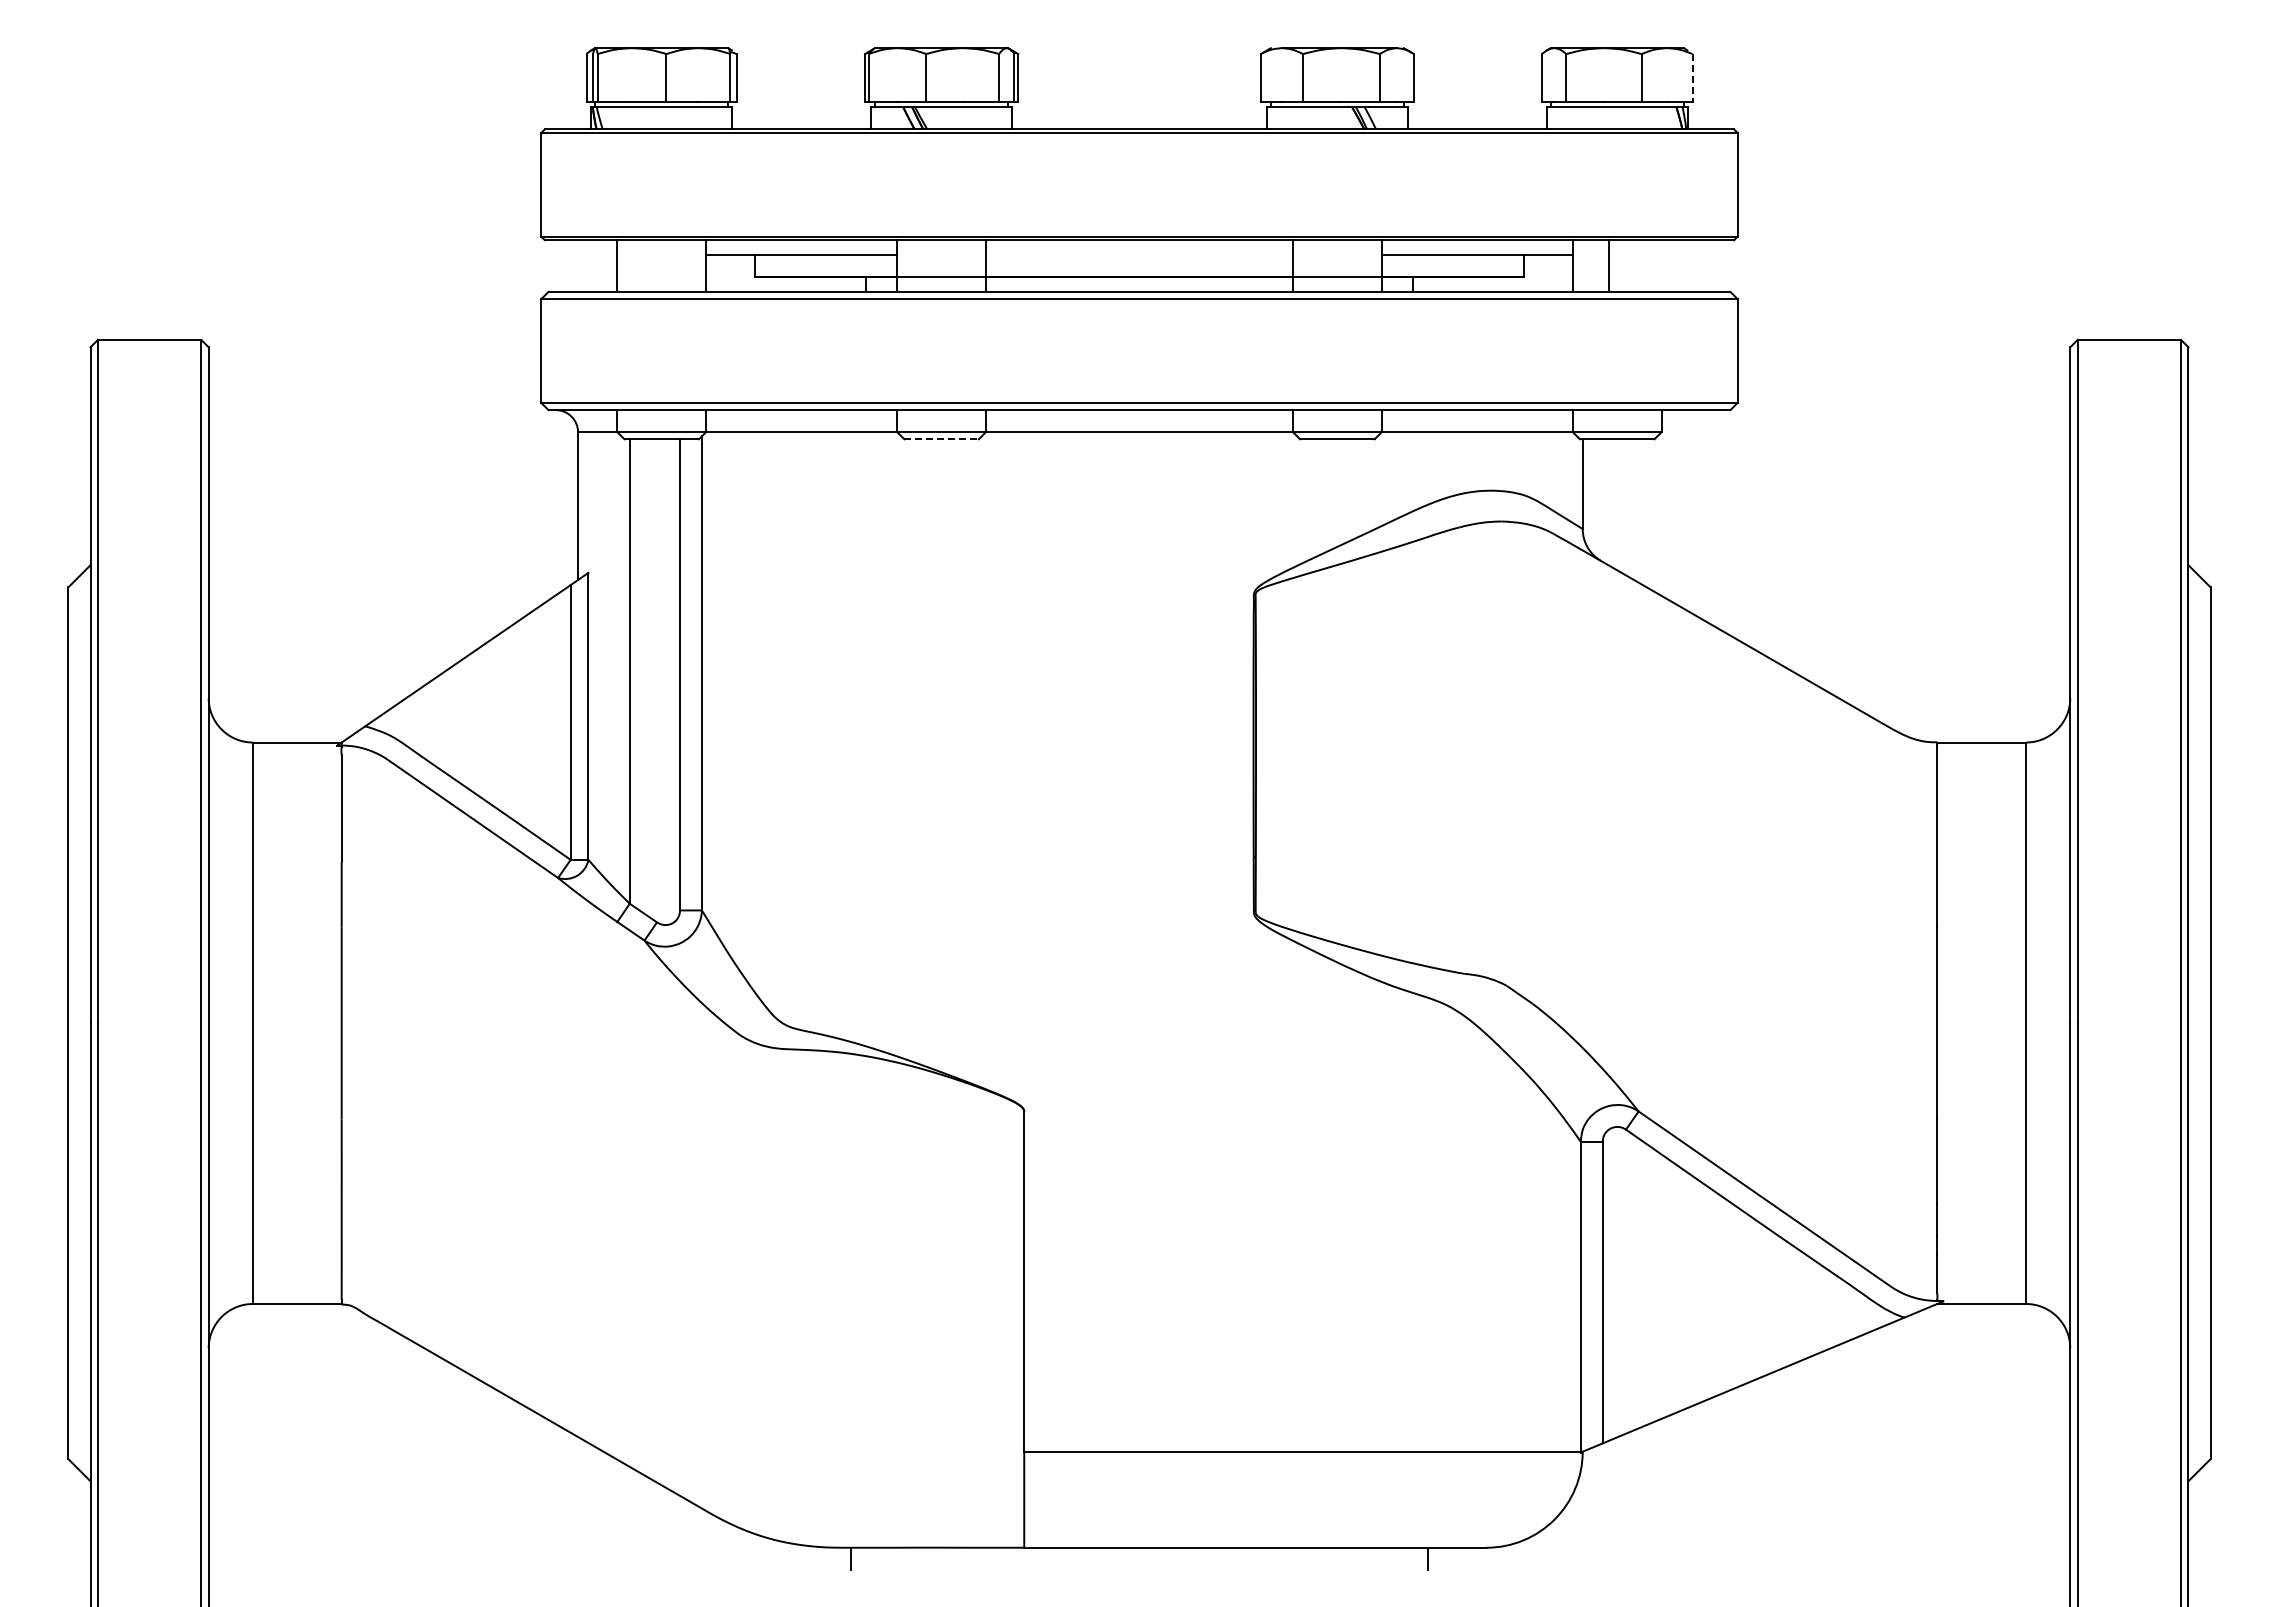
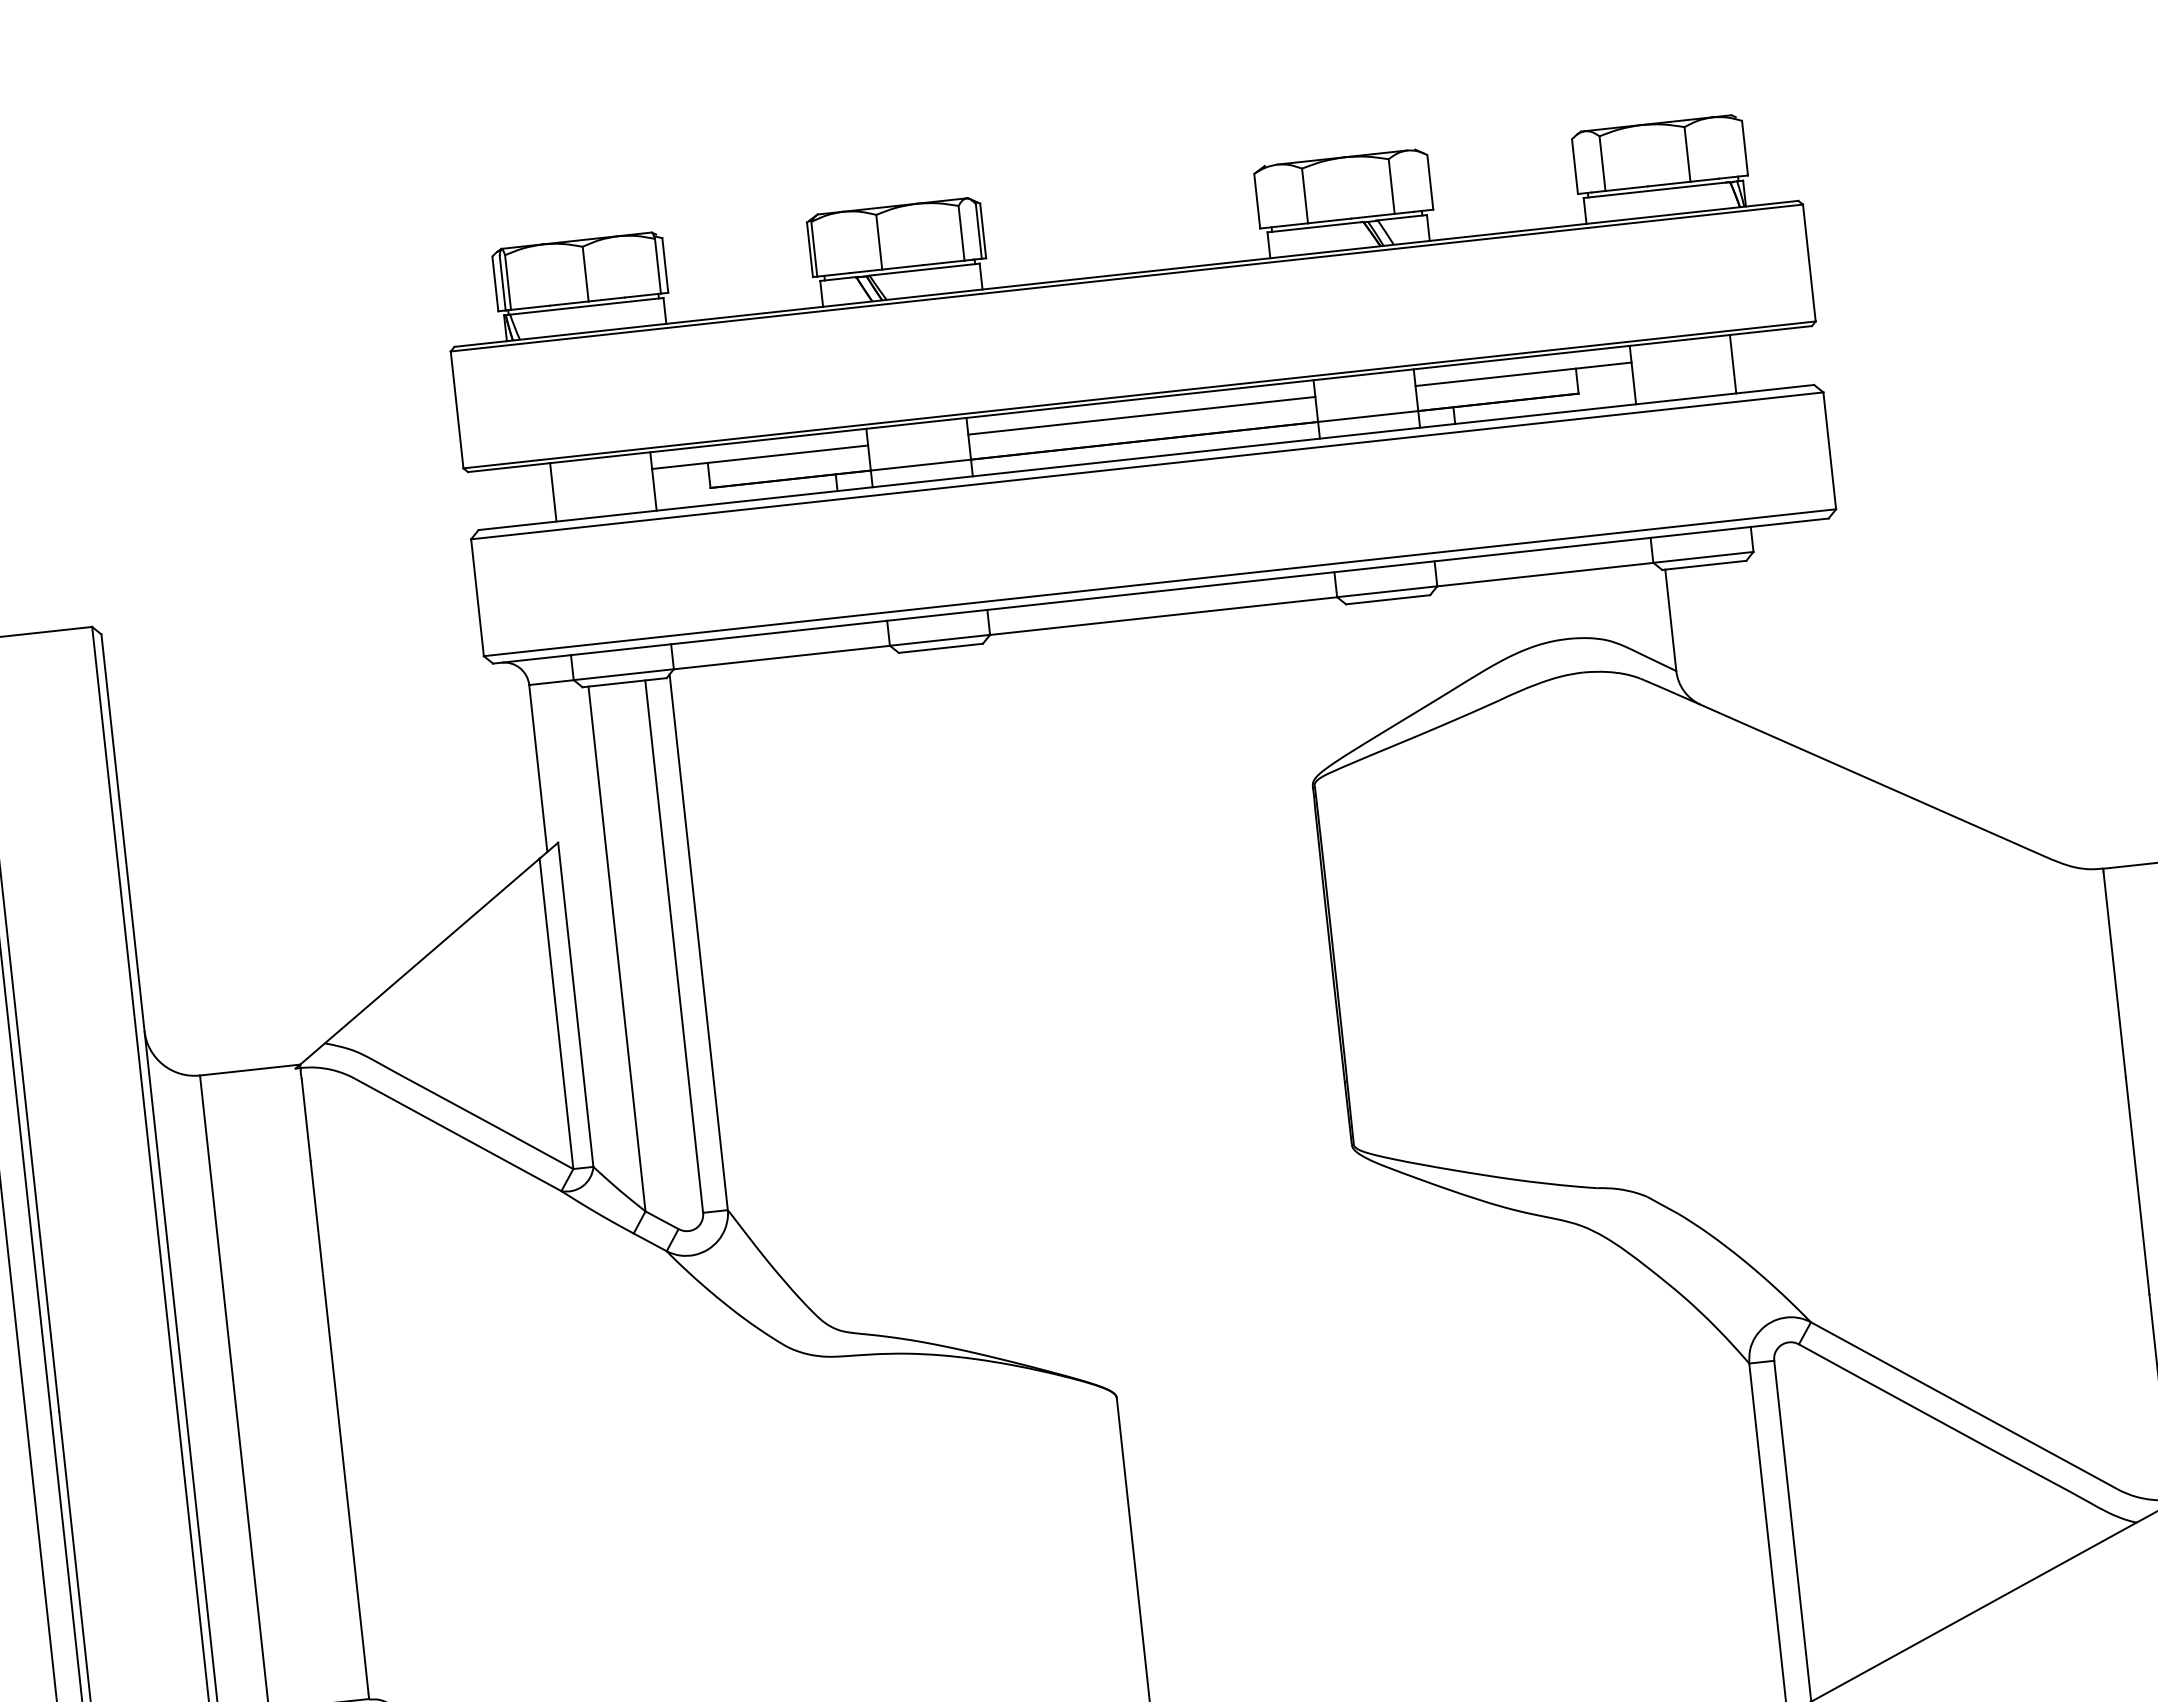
line: (1692, 78) -> (1745, 148), dashed -> solid
line: (1139, 254) -> (1141, 415), added
line: (1608, 265) -> (1732, 363), moved
line: (942, 439) -> (941, 648), dashed -> solid

